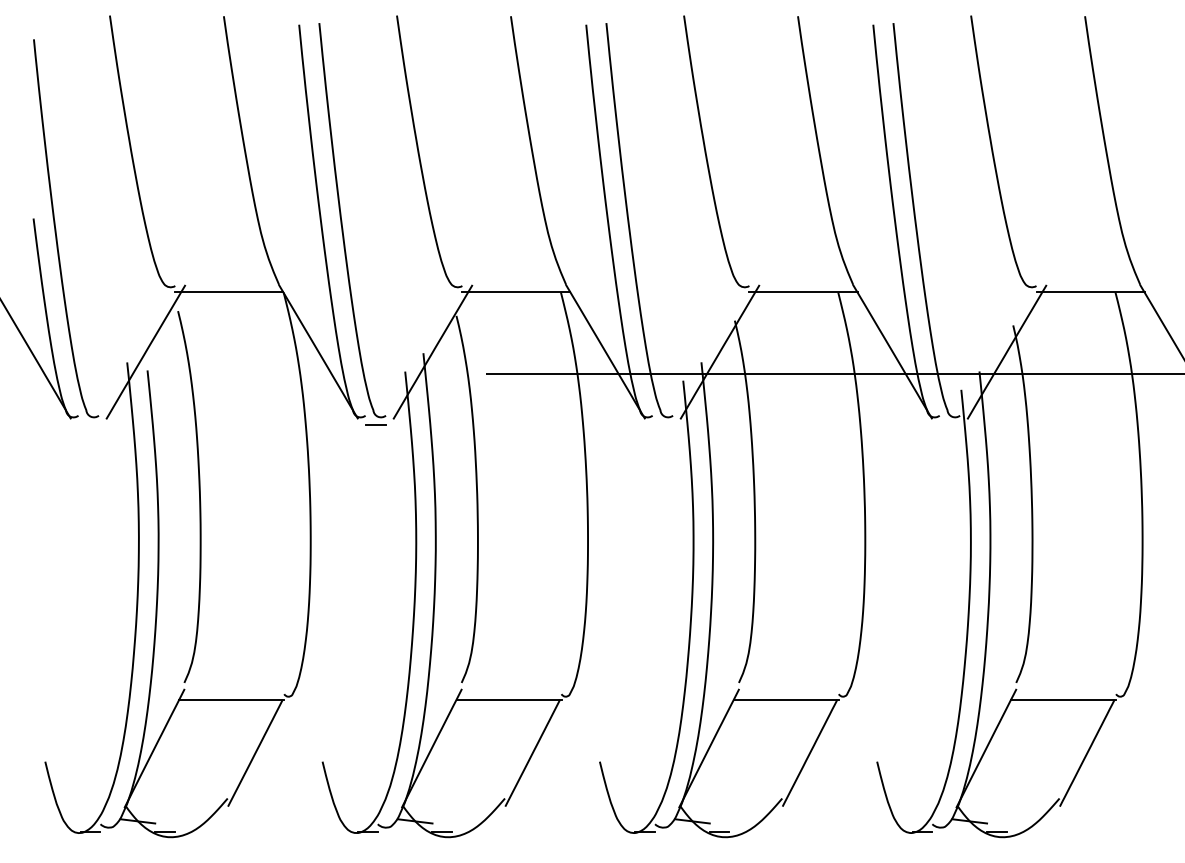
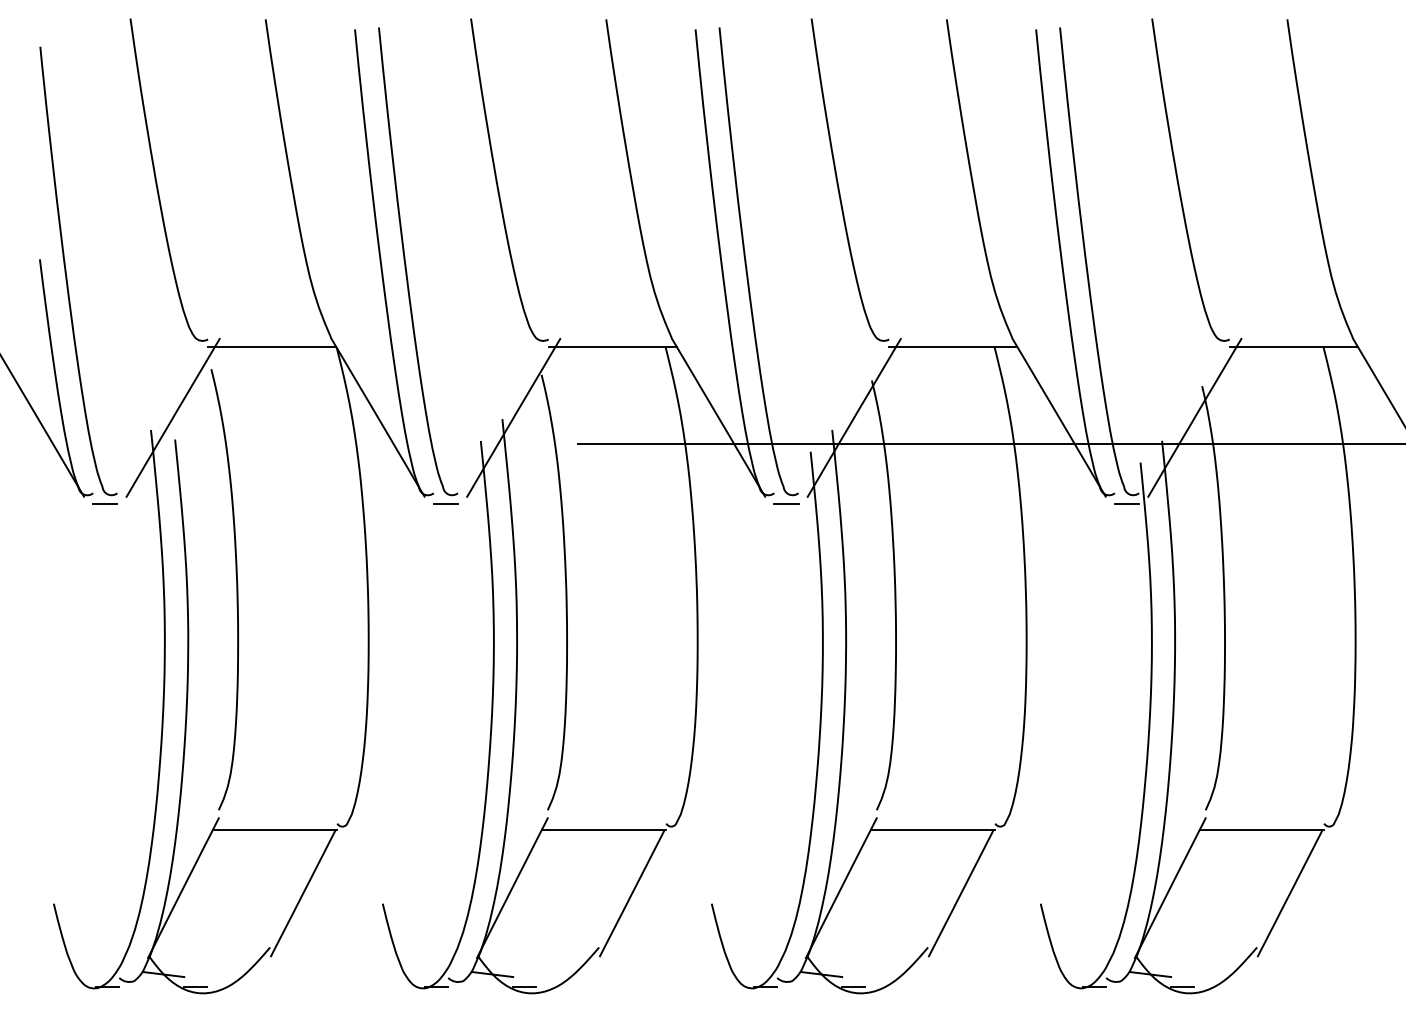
line: (88, 425) -> (105, 504), added
line: (662, 425) -> (786, 504), added
line: (949, 425) -> (1126, 504), added

